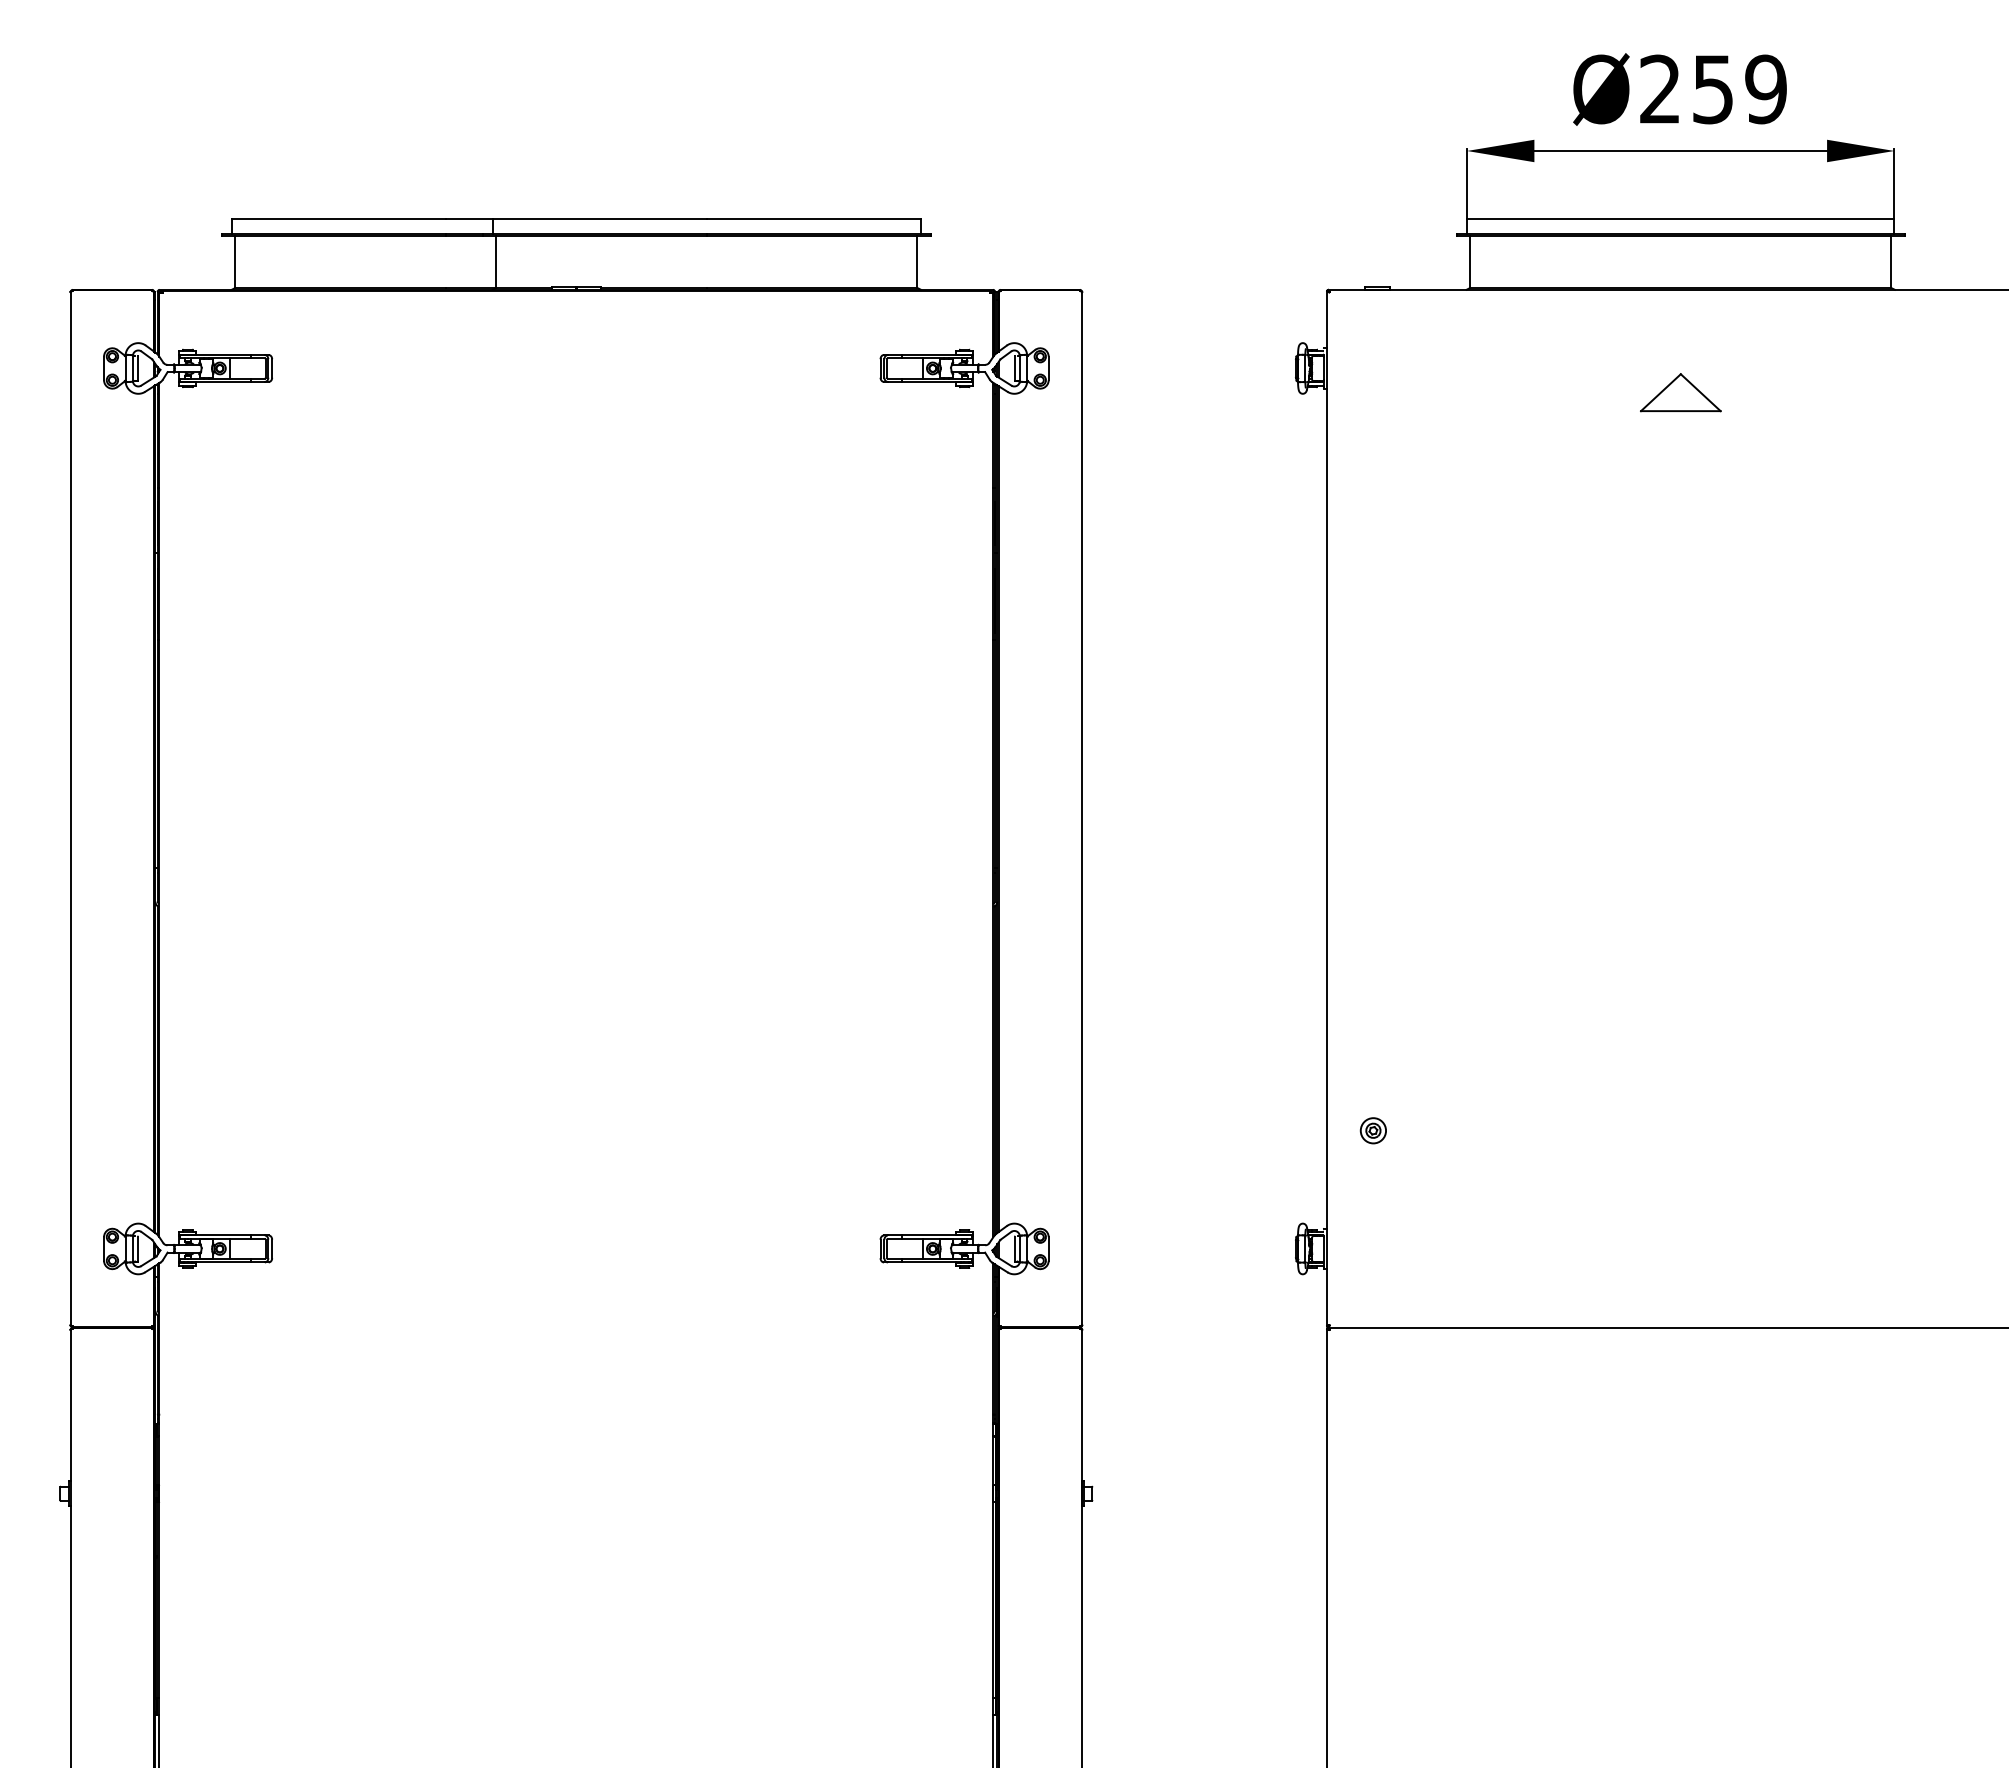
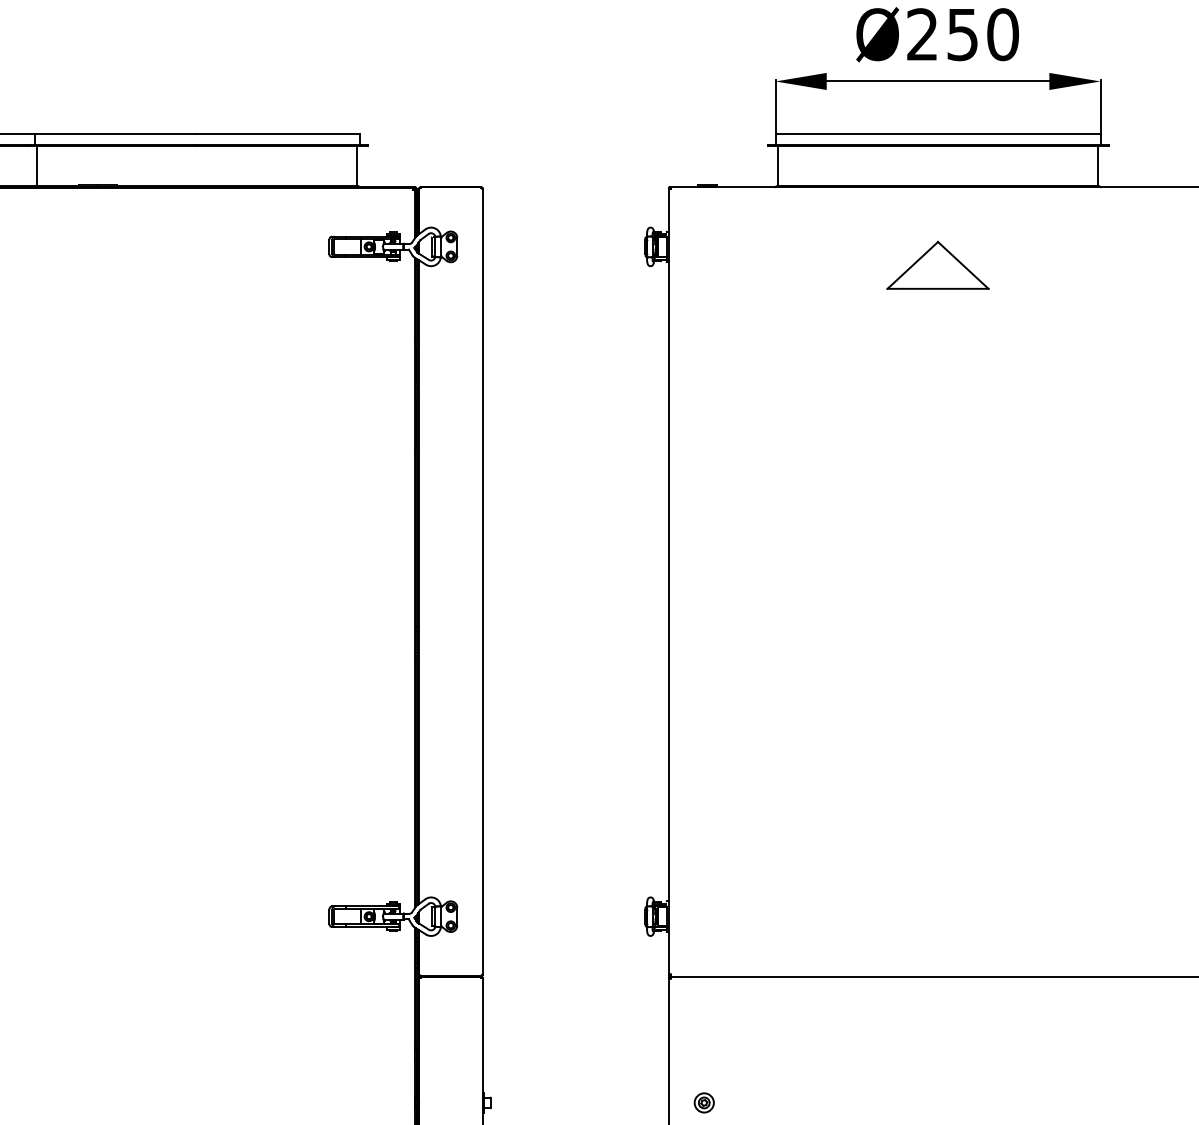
text: (1766, 89) -> (1003, 34), Ø259 -> Ø250
part: (1680, 392) -> (937, 265), size x1.67
part: (1372, 1130) -> (703, 1102), moved

